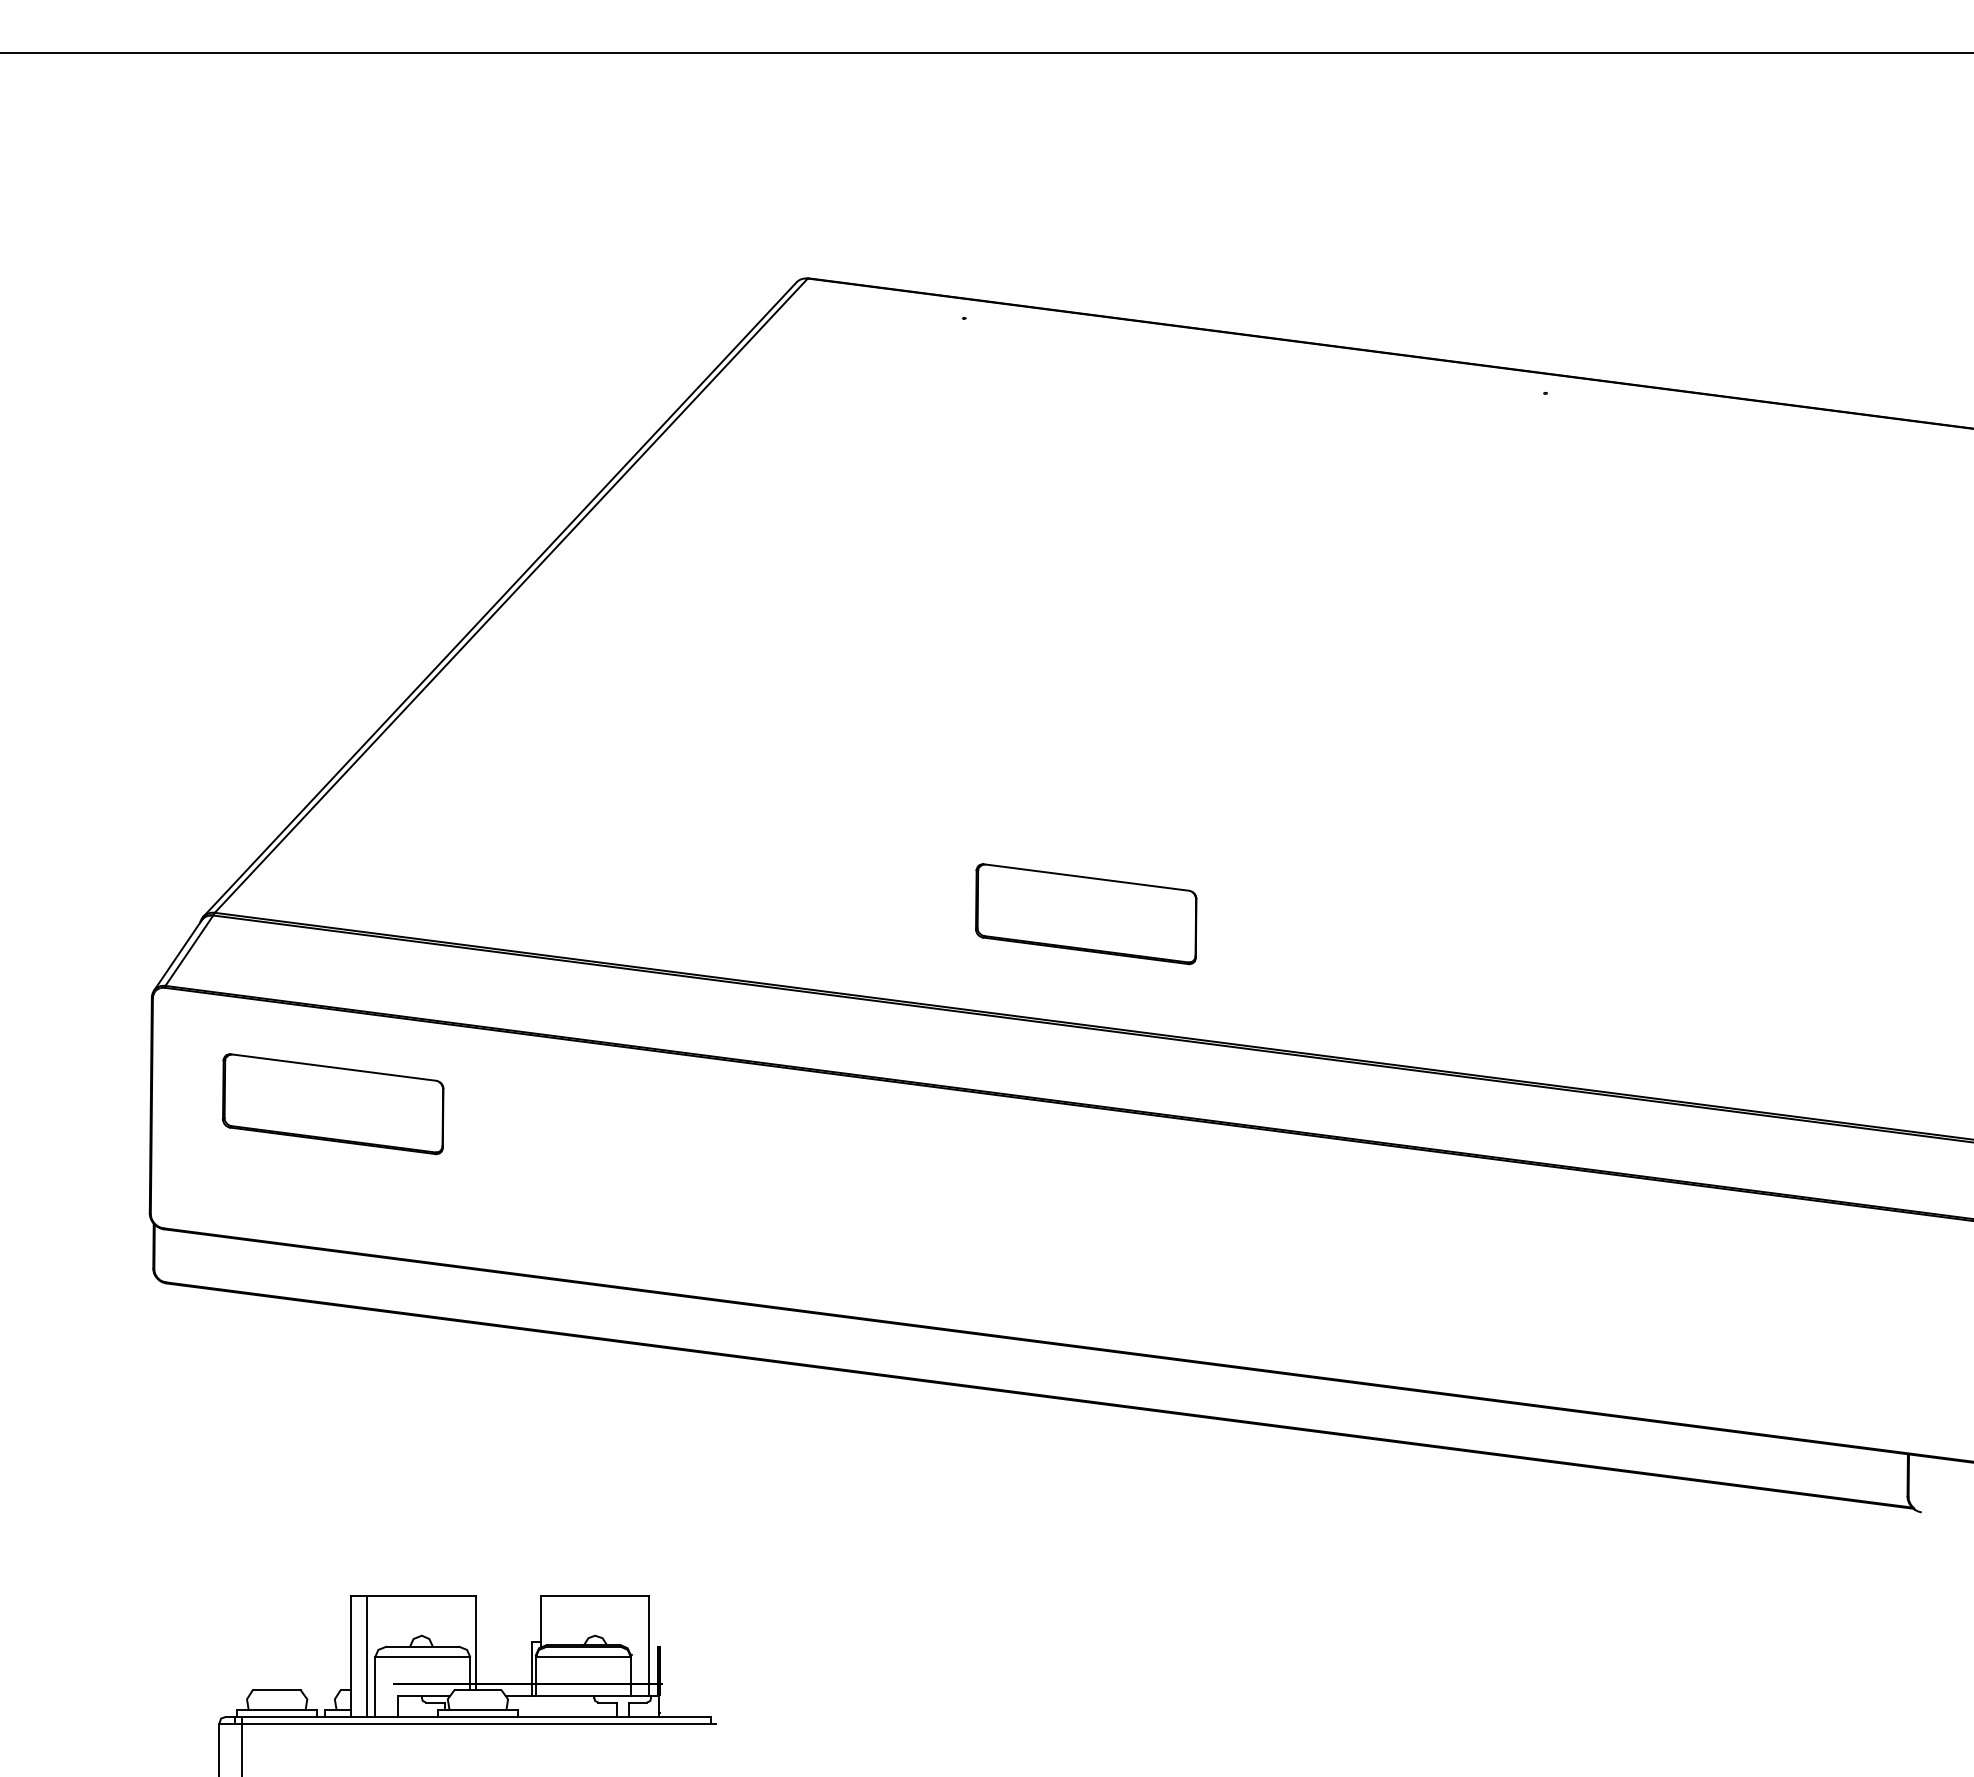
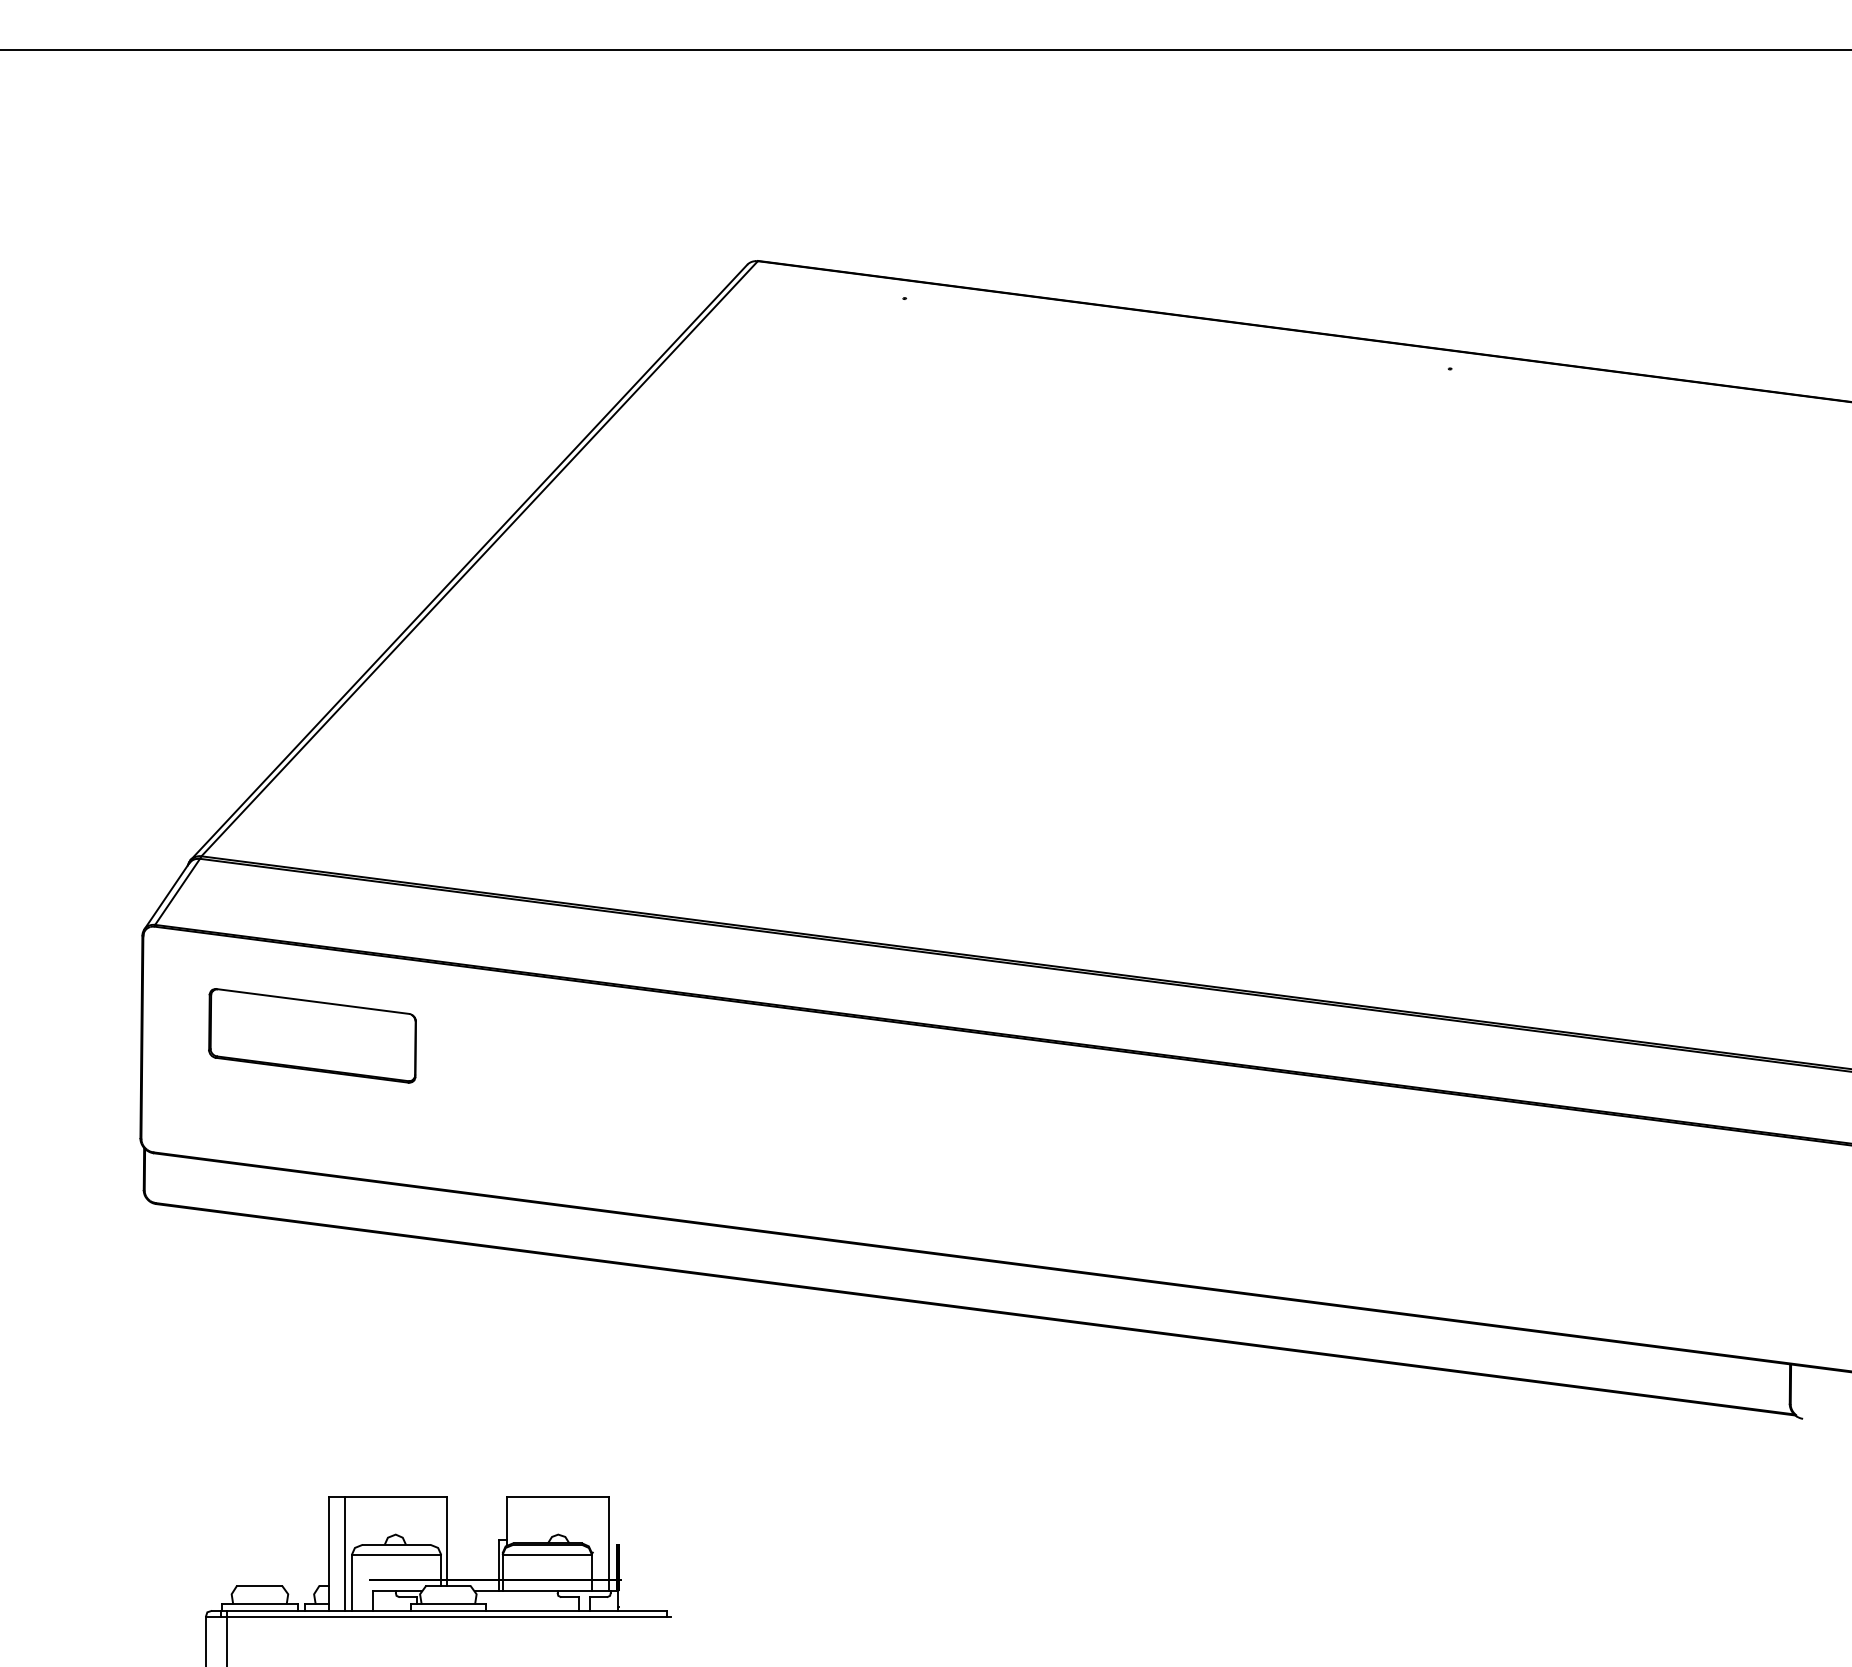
part: (1086, 914) -> (1019, 857), removed

